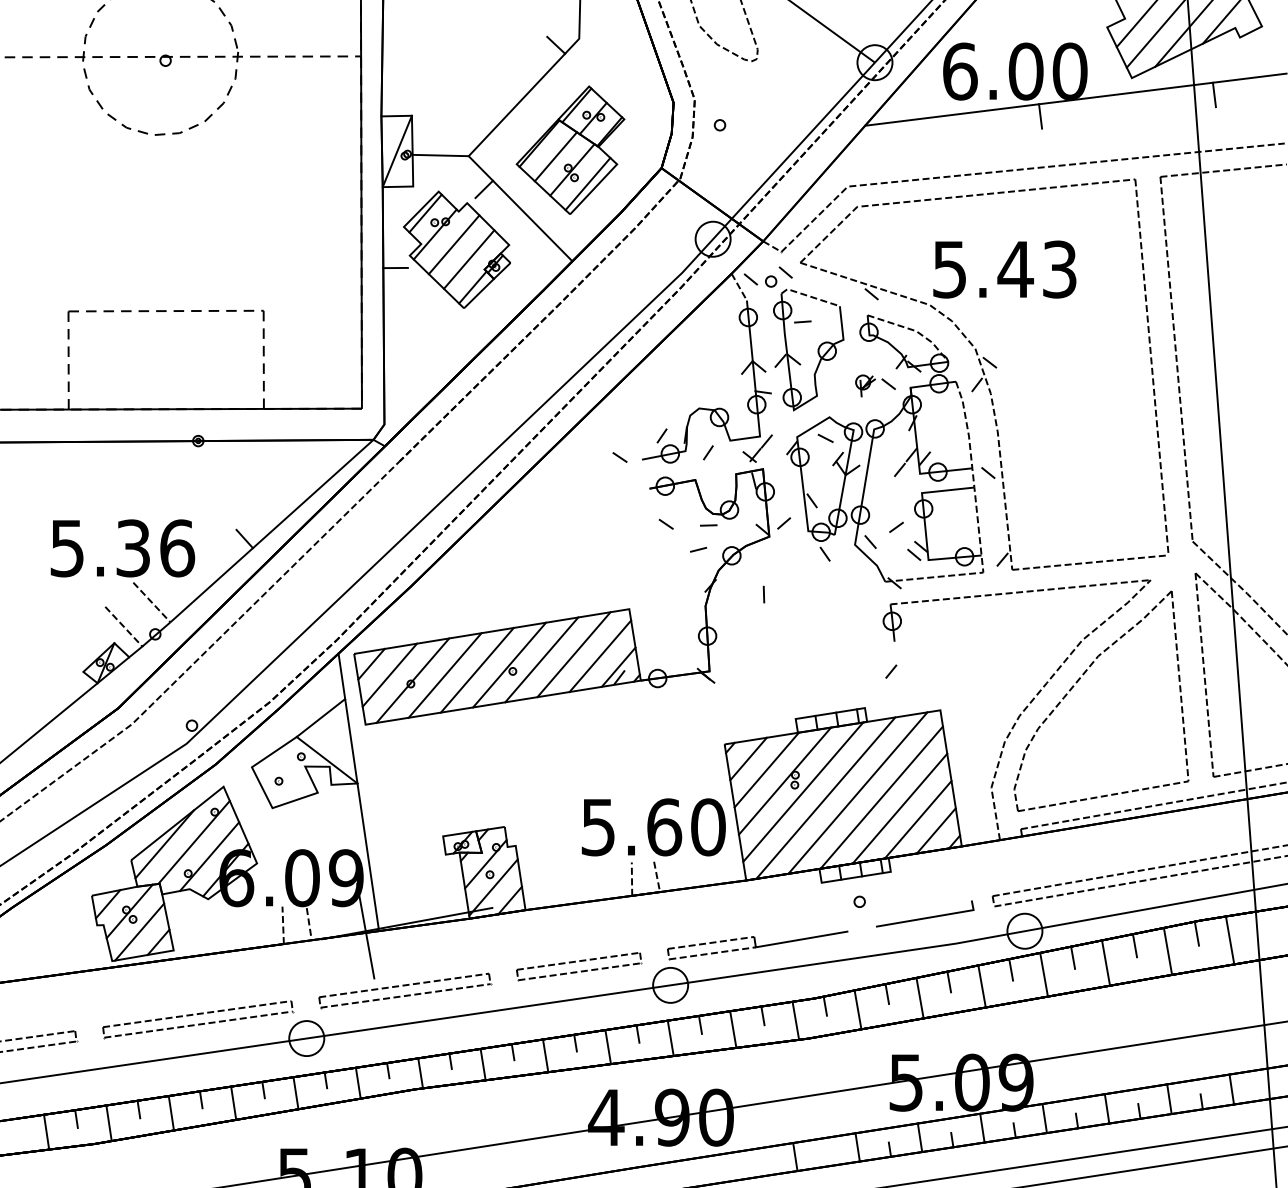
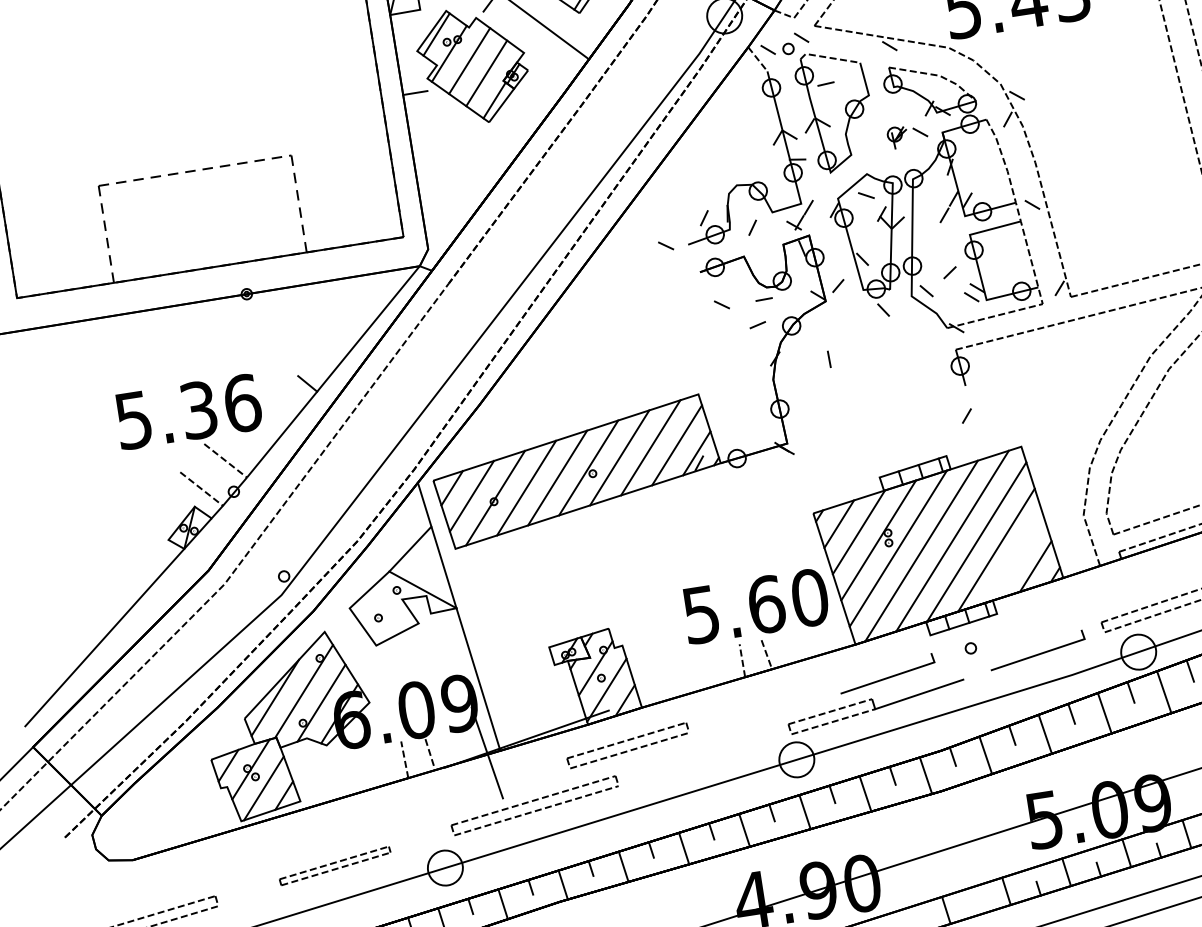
line: (917, 819) -> (1015, 558), removed
line: (773, 917) -> (888, 677), added
part: (579, 966) -> (628, 745), moved
part: (198, 1019) -> (335, 865), size x0.6

